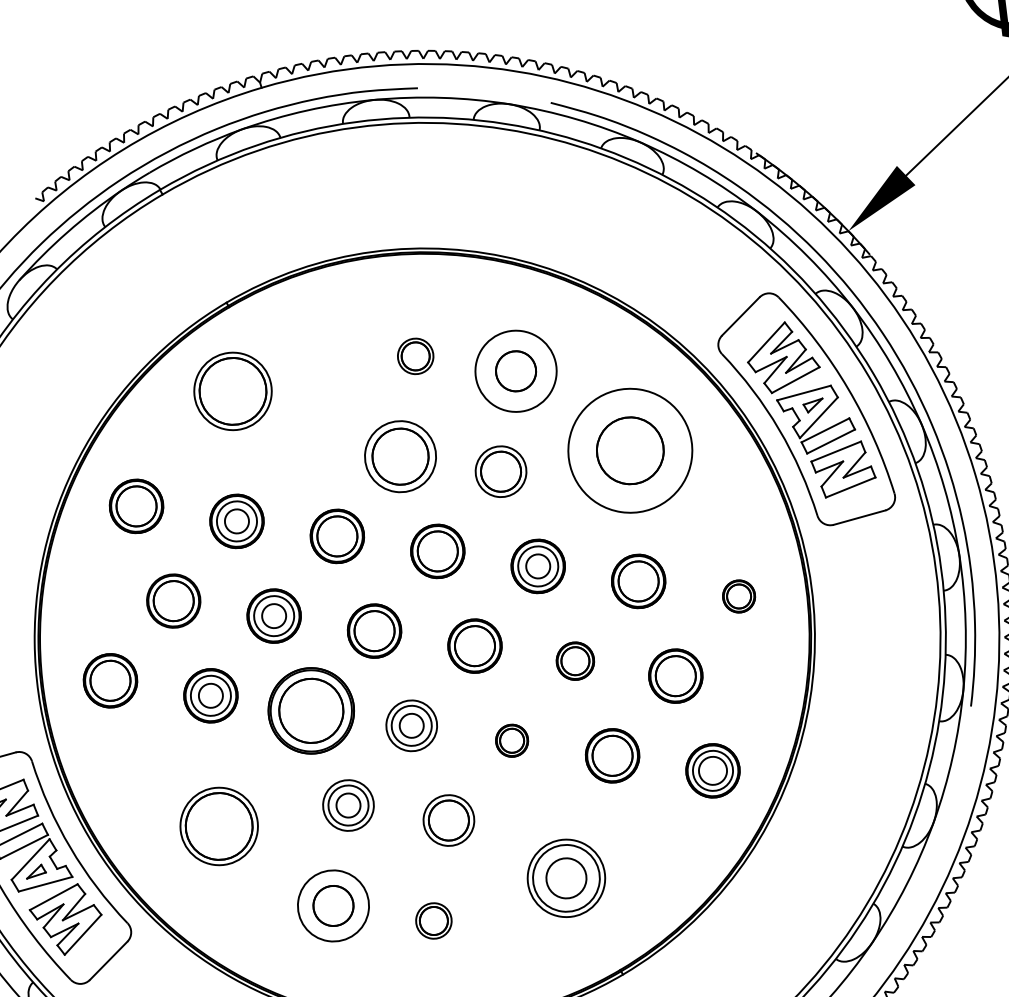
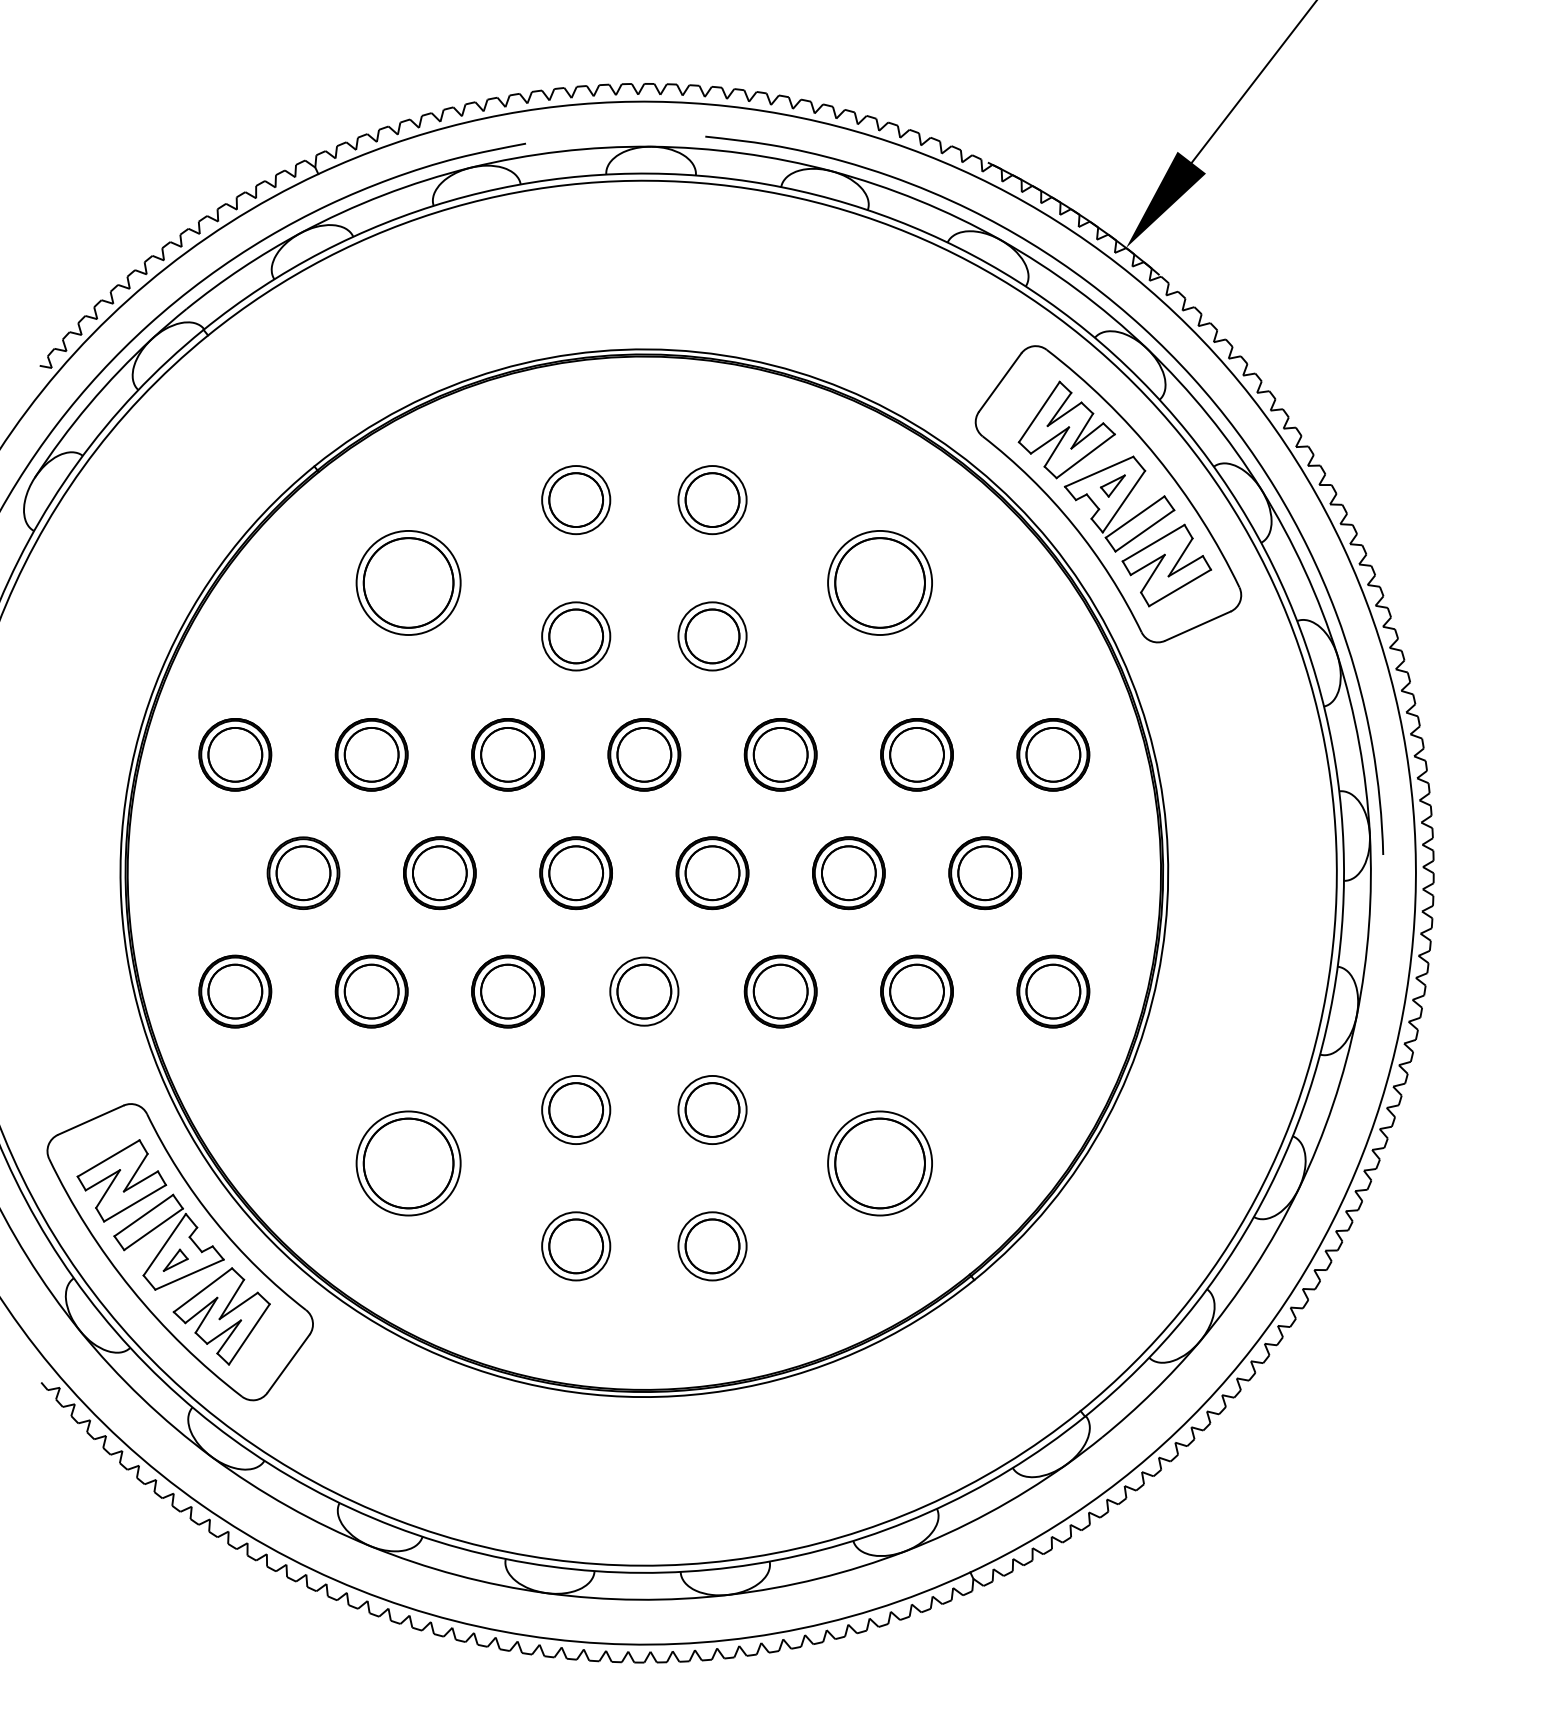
part: (415, 356) -> (576, 500), size x1.43
circle: (515, 371) -> (712, 500), size x0.62
part: (232, 391) -> (408, 582), moved
circle: (630, 450) -> (880, 582), size x0.62
part: (400, 456) -> (576, 636), size x0.71
circle: (236, 521) -> (371, 754), size x1.67
circle: (538, 566) -> (780, 754), size x1.67
part: (739, 596) -> (1053, 754), size x1.67
circle: (273, 616) -> (439, 873), size x1.67
part: (575, 661) -> (848, 873), size x1.43
circle: (210, 695) -> (371, 991), size x1.67
part: (310, 710) -> (507, 991), size x0.62
circle: (411, 725) -> (644, 991), size x1.67
part: (512, 740) -> (780, 991), size x1.67
circle: (713, 770) -> (1053, 991), size x1.43
circle: (348, 805) -> (576, 1109), size x1.67
circle: (566, 878) -> (879, 1163), size x1.67
circle: (333, 906) -> (576, 1246), size x0.71
part: (433, 921) -> (712, 1246), size x1.43

